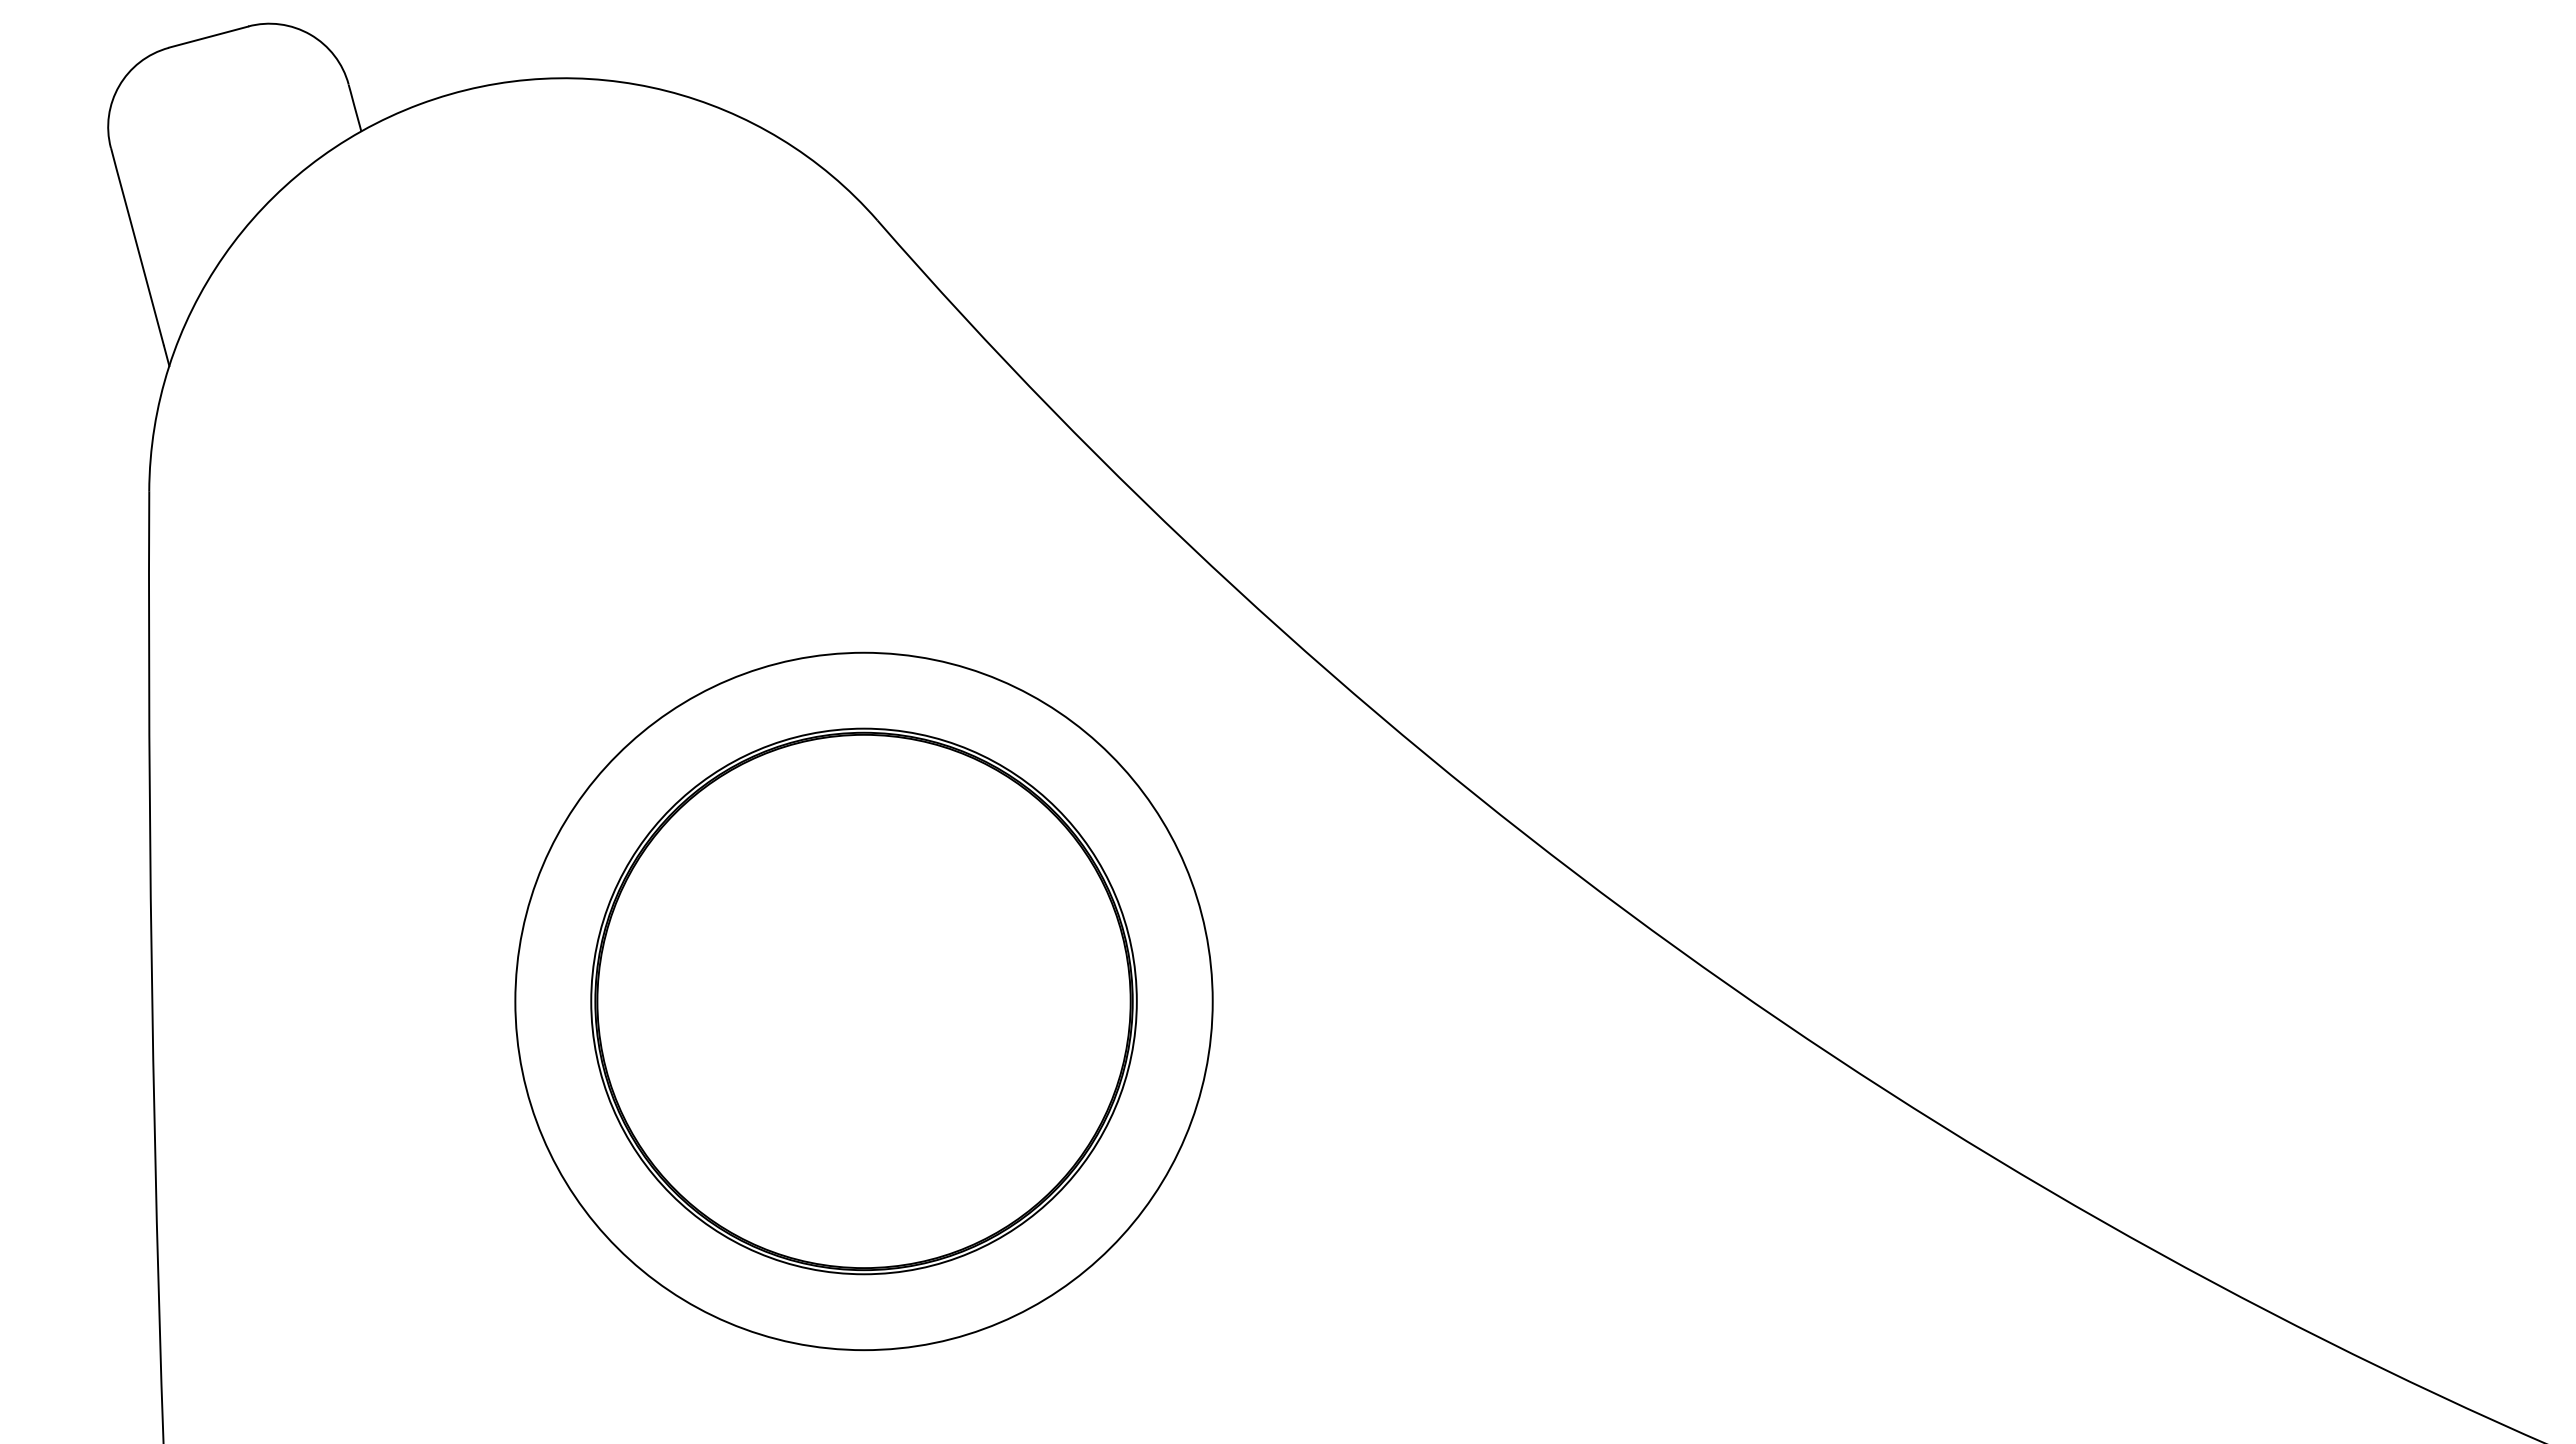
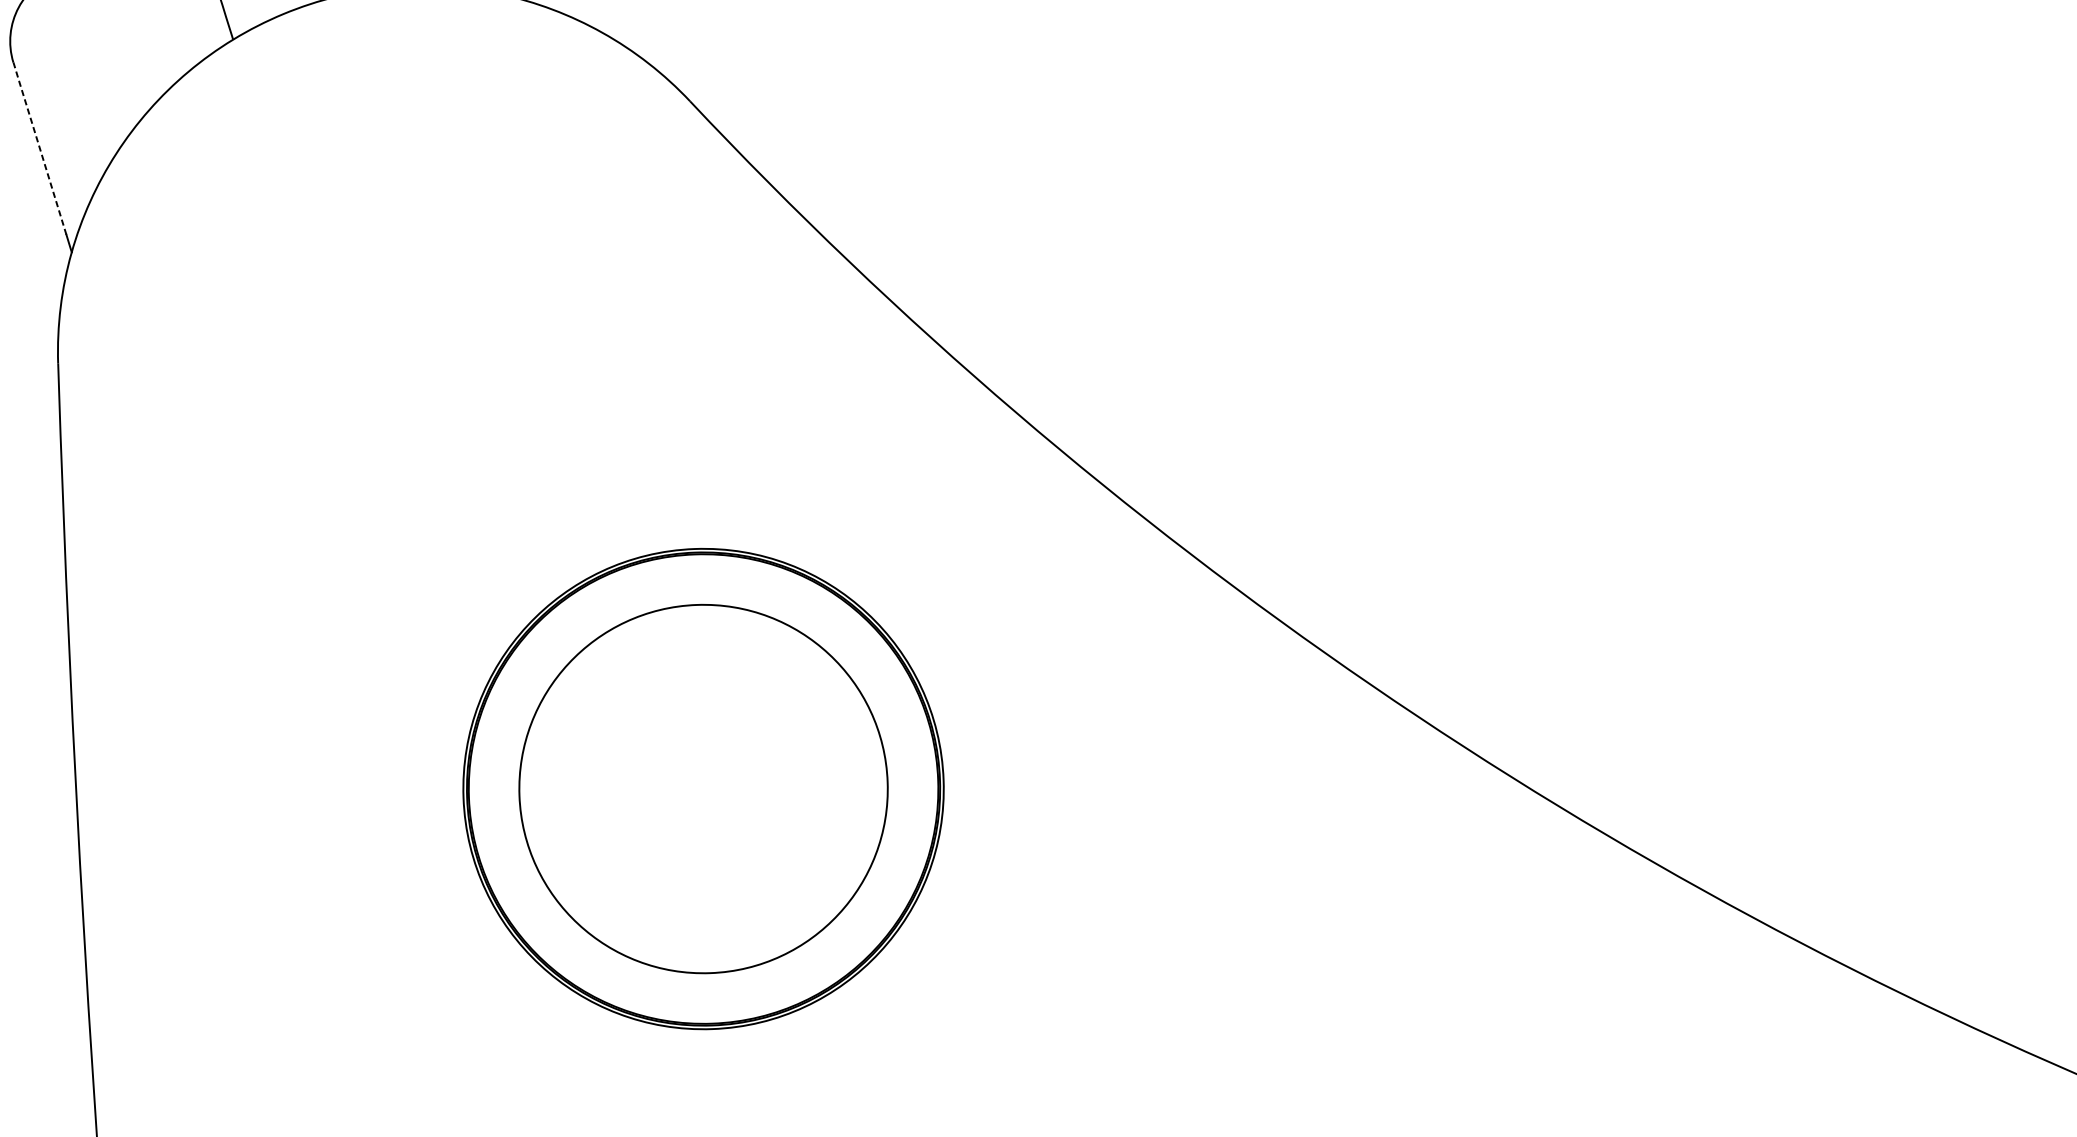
line: (137, 245) -> (39, 147), solid -> dashed
circle: (863, 1001) -> (703, 789), size x0.6

